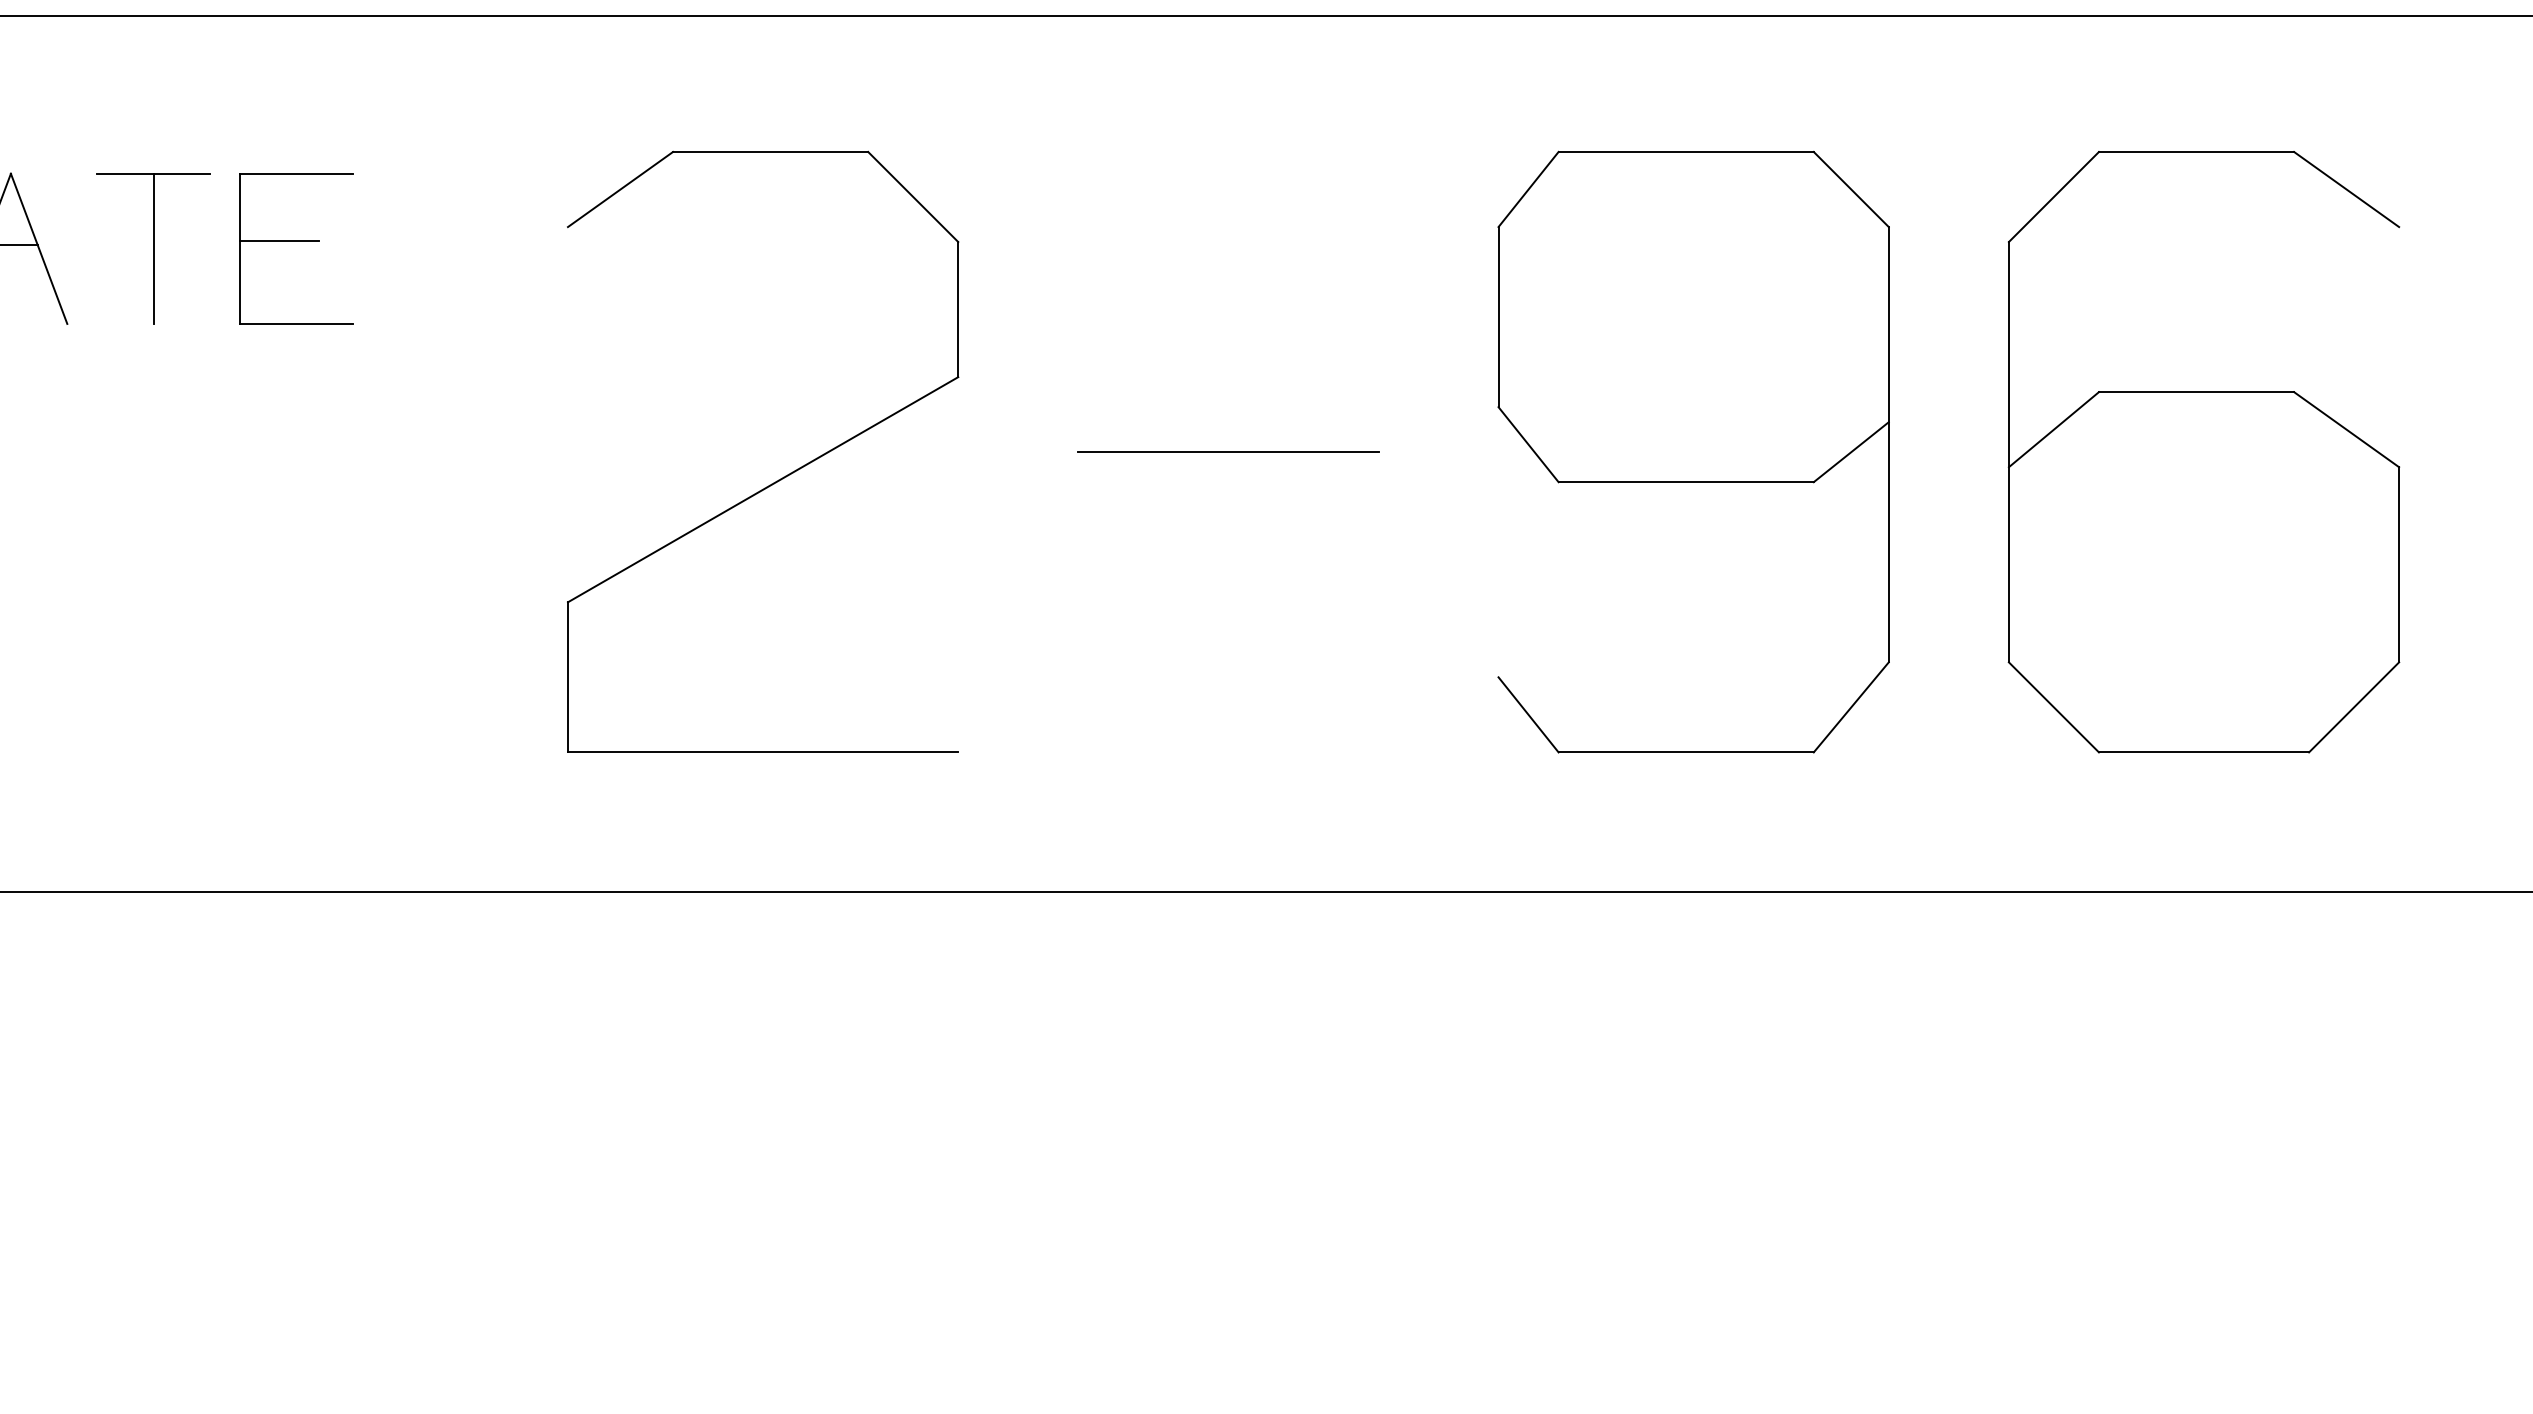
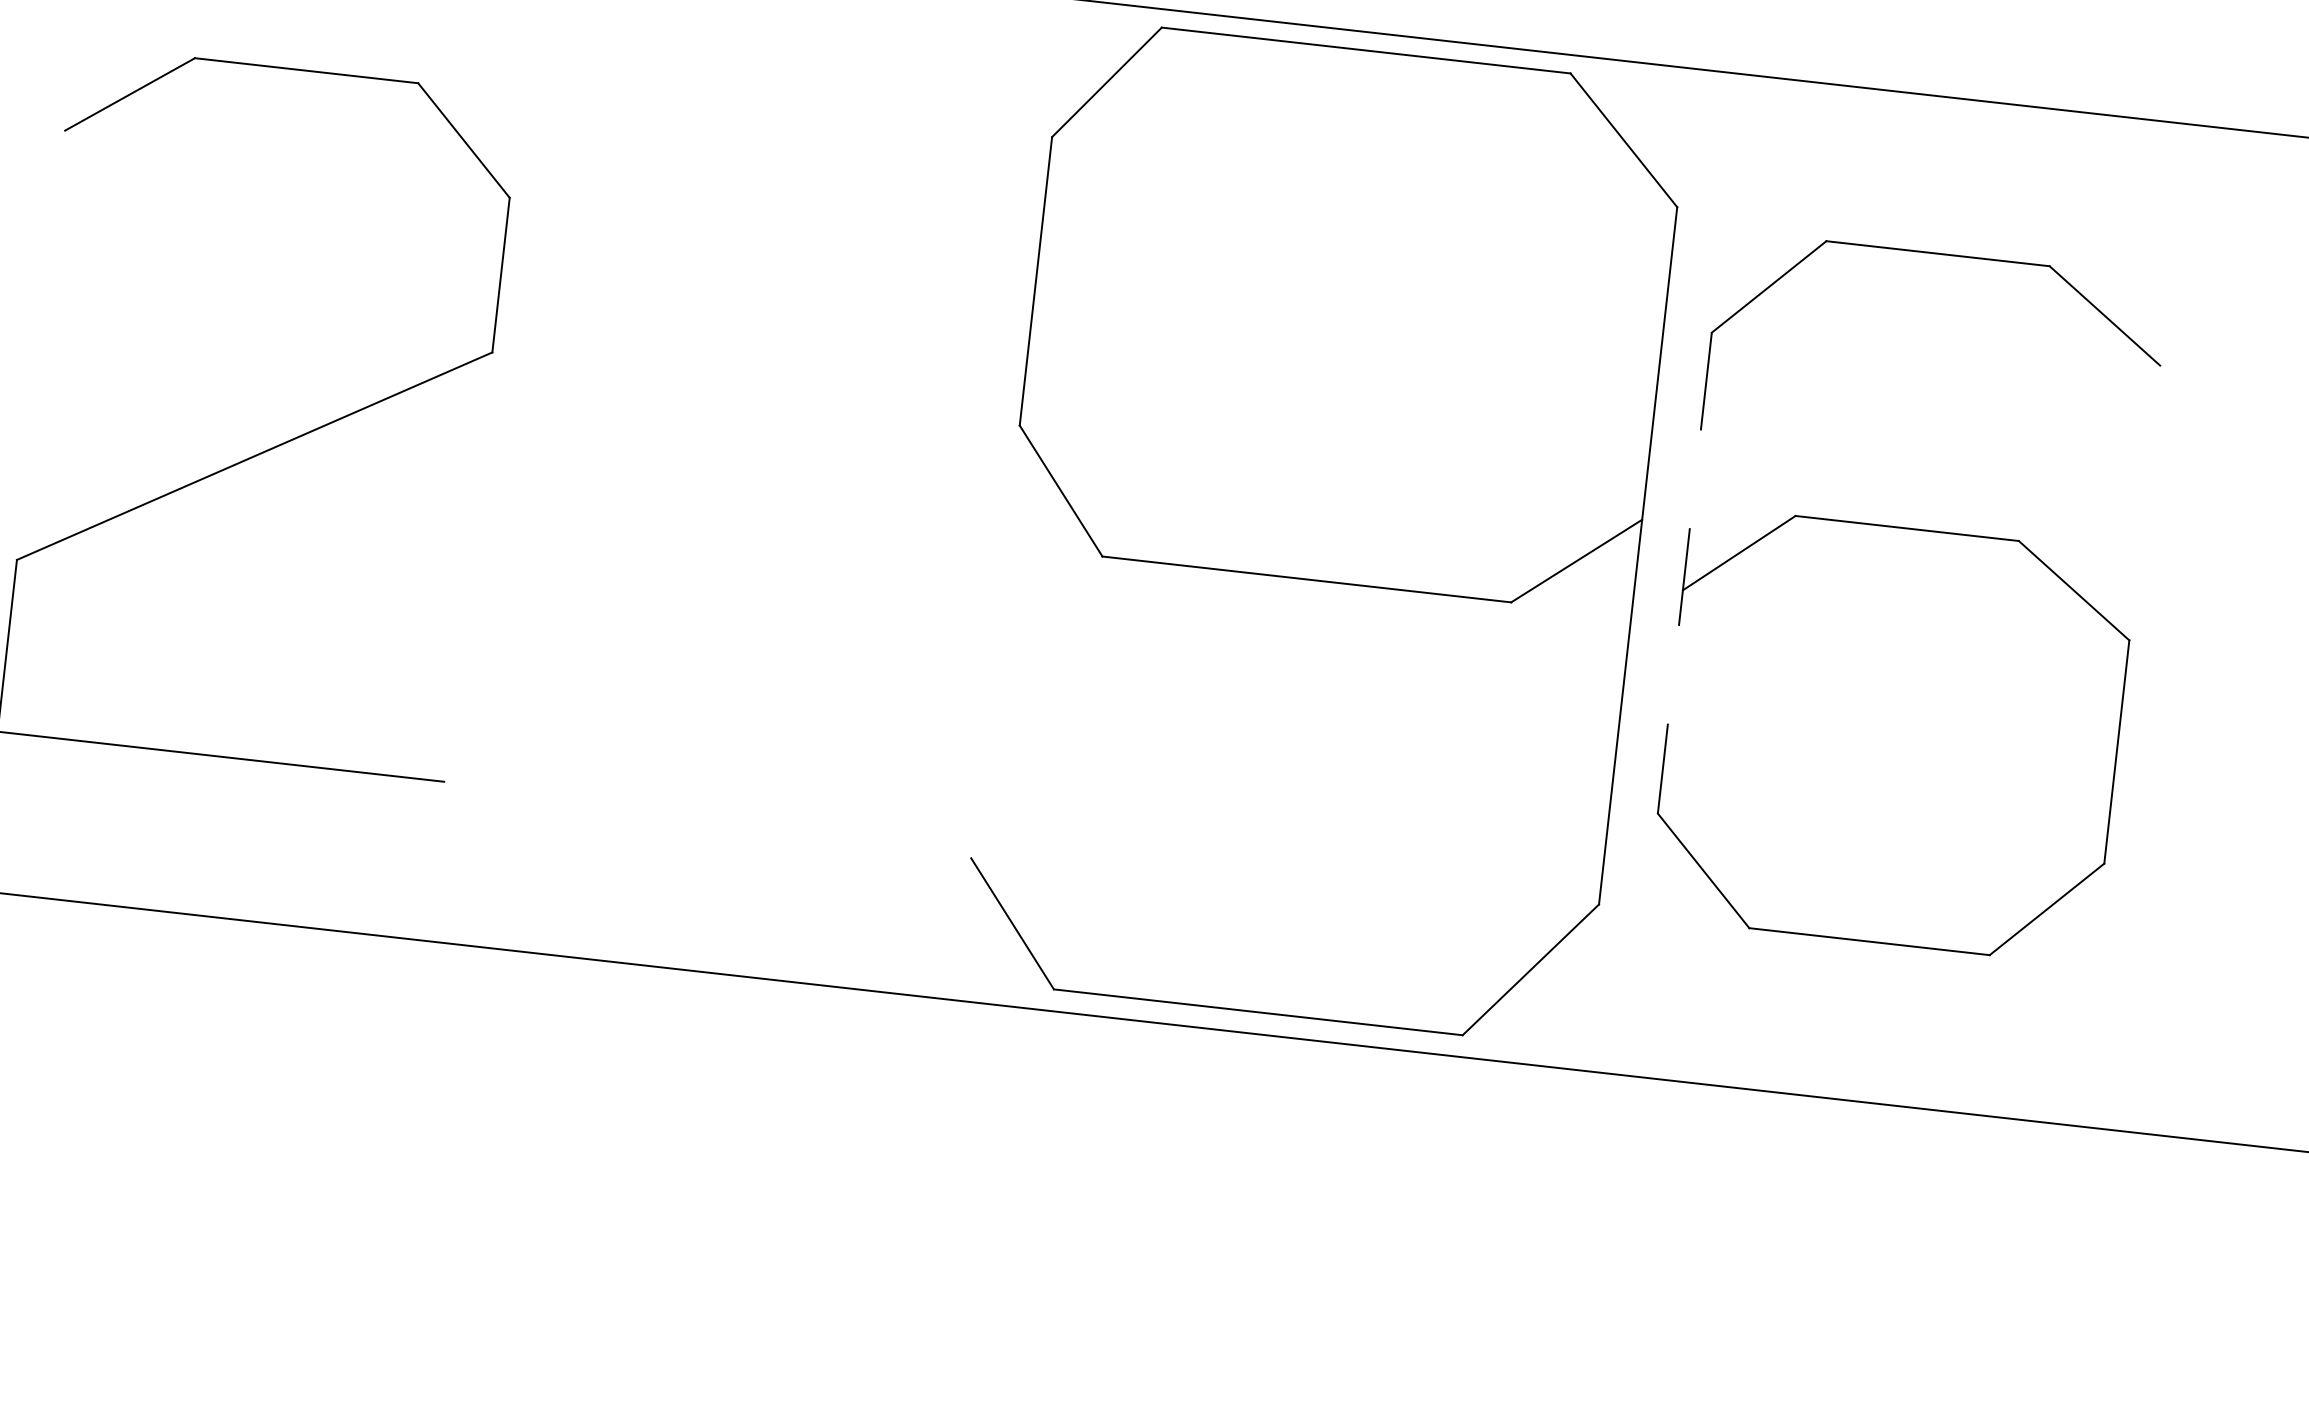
part: (1693, 451) -> (1324, 531), size x1.4
line: (1228, 452) -> (791, 473), removed
line: (2008, 452) -> (1684, 573), solid -> dashed

